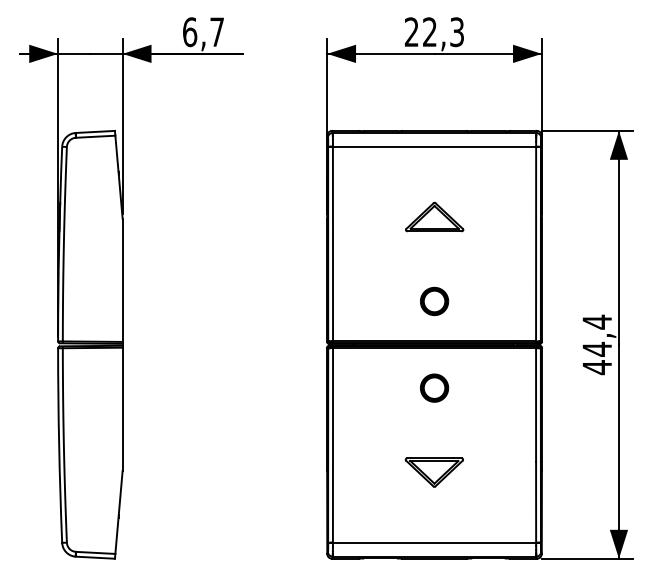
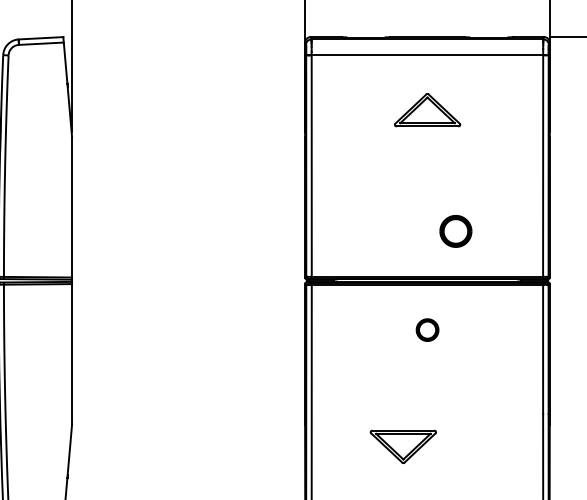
part: (434, 216) -> (427, 109), moved
part: (434, 301) -> (455, 231), moved
part: (434, 387) -> (427, 329), size x0.7
part: (433, 472) -> (402, 446), moved

